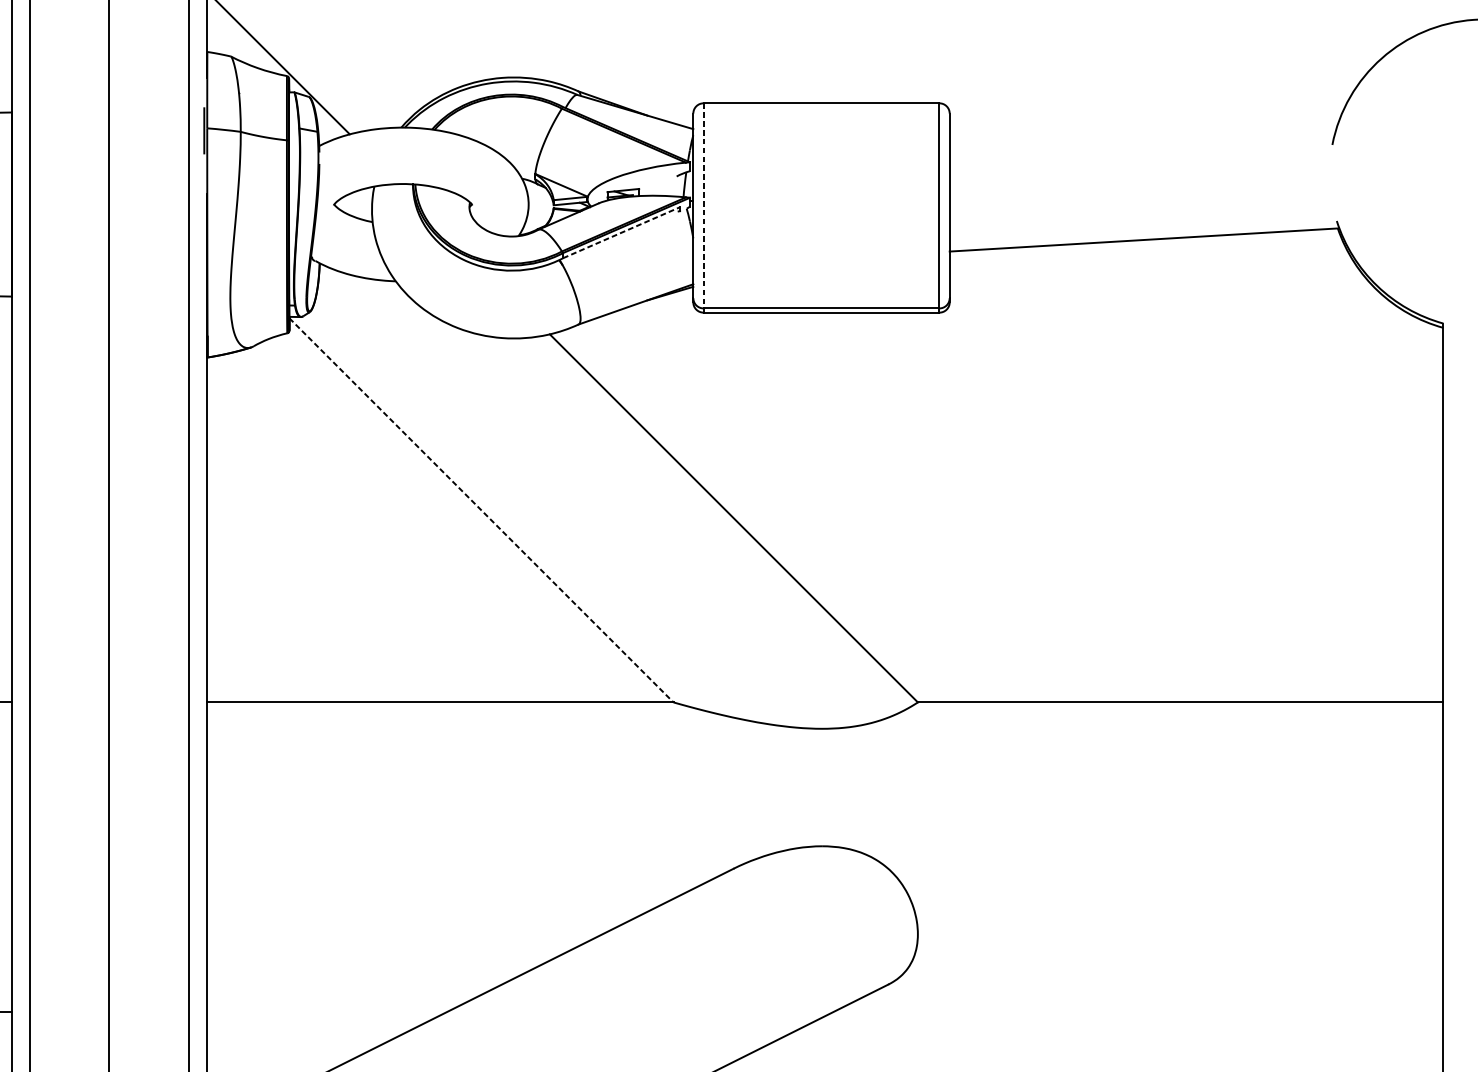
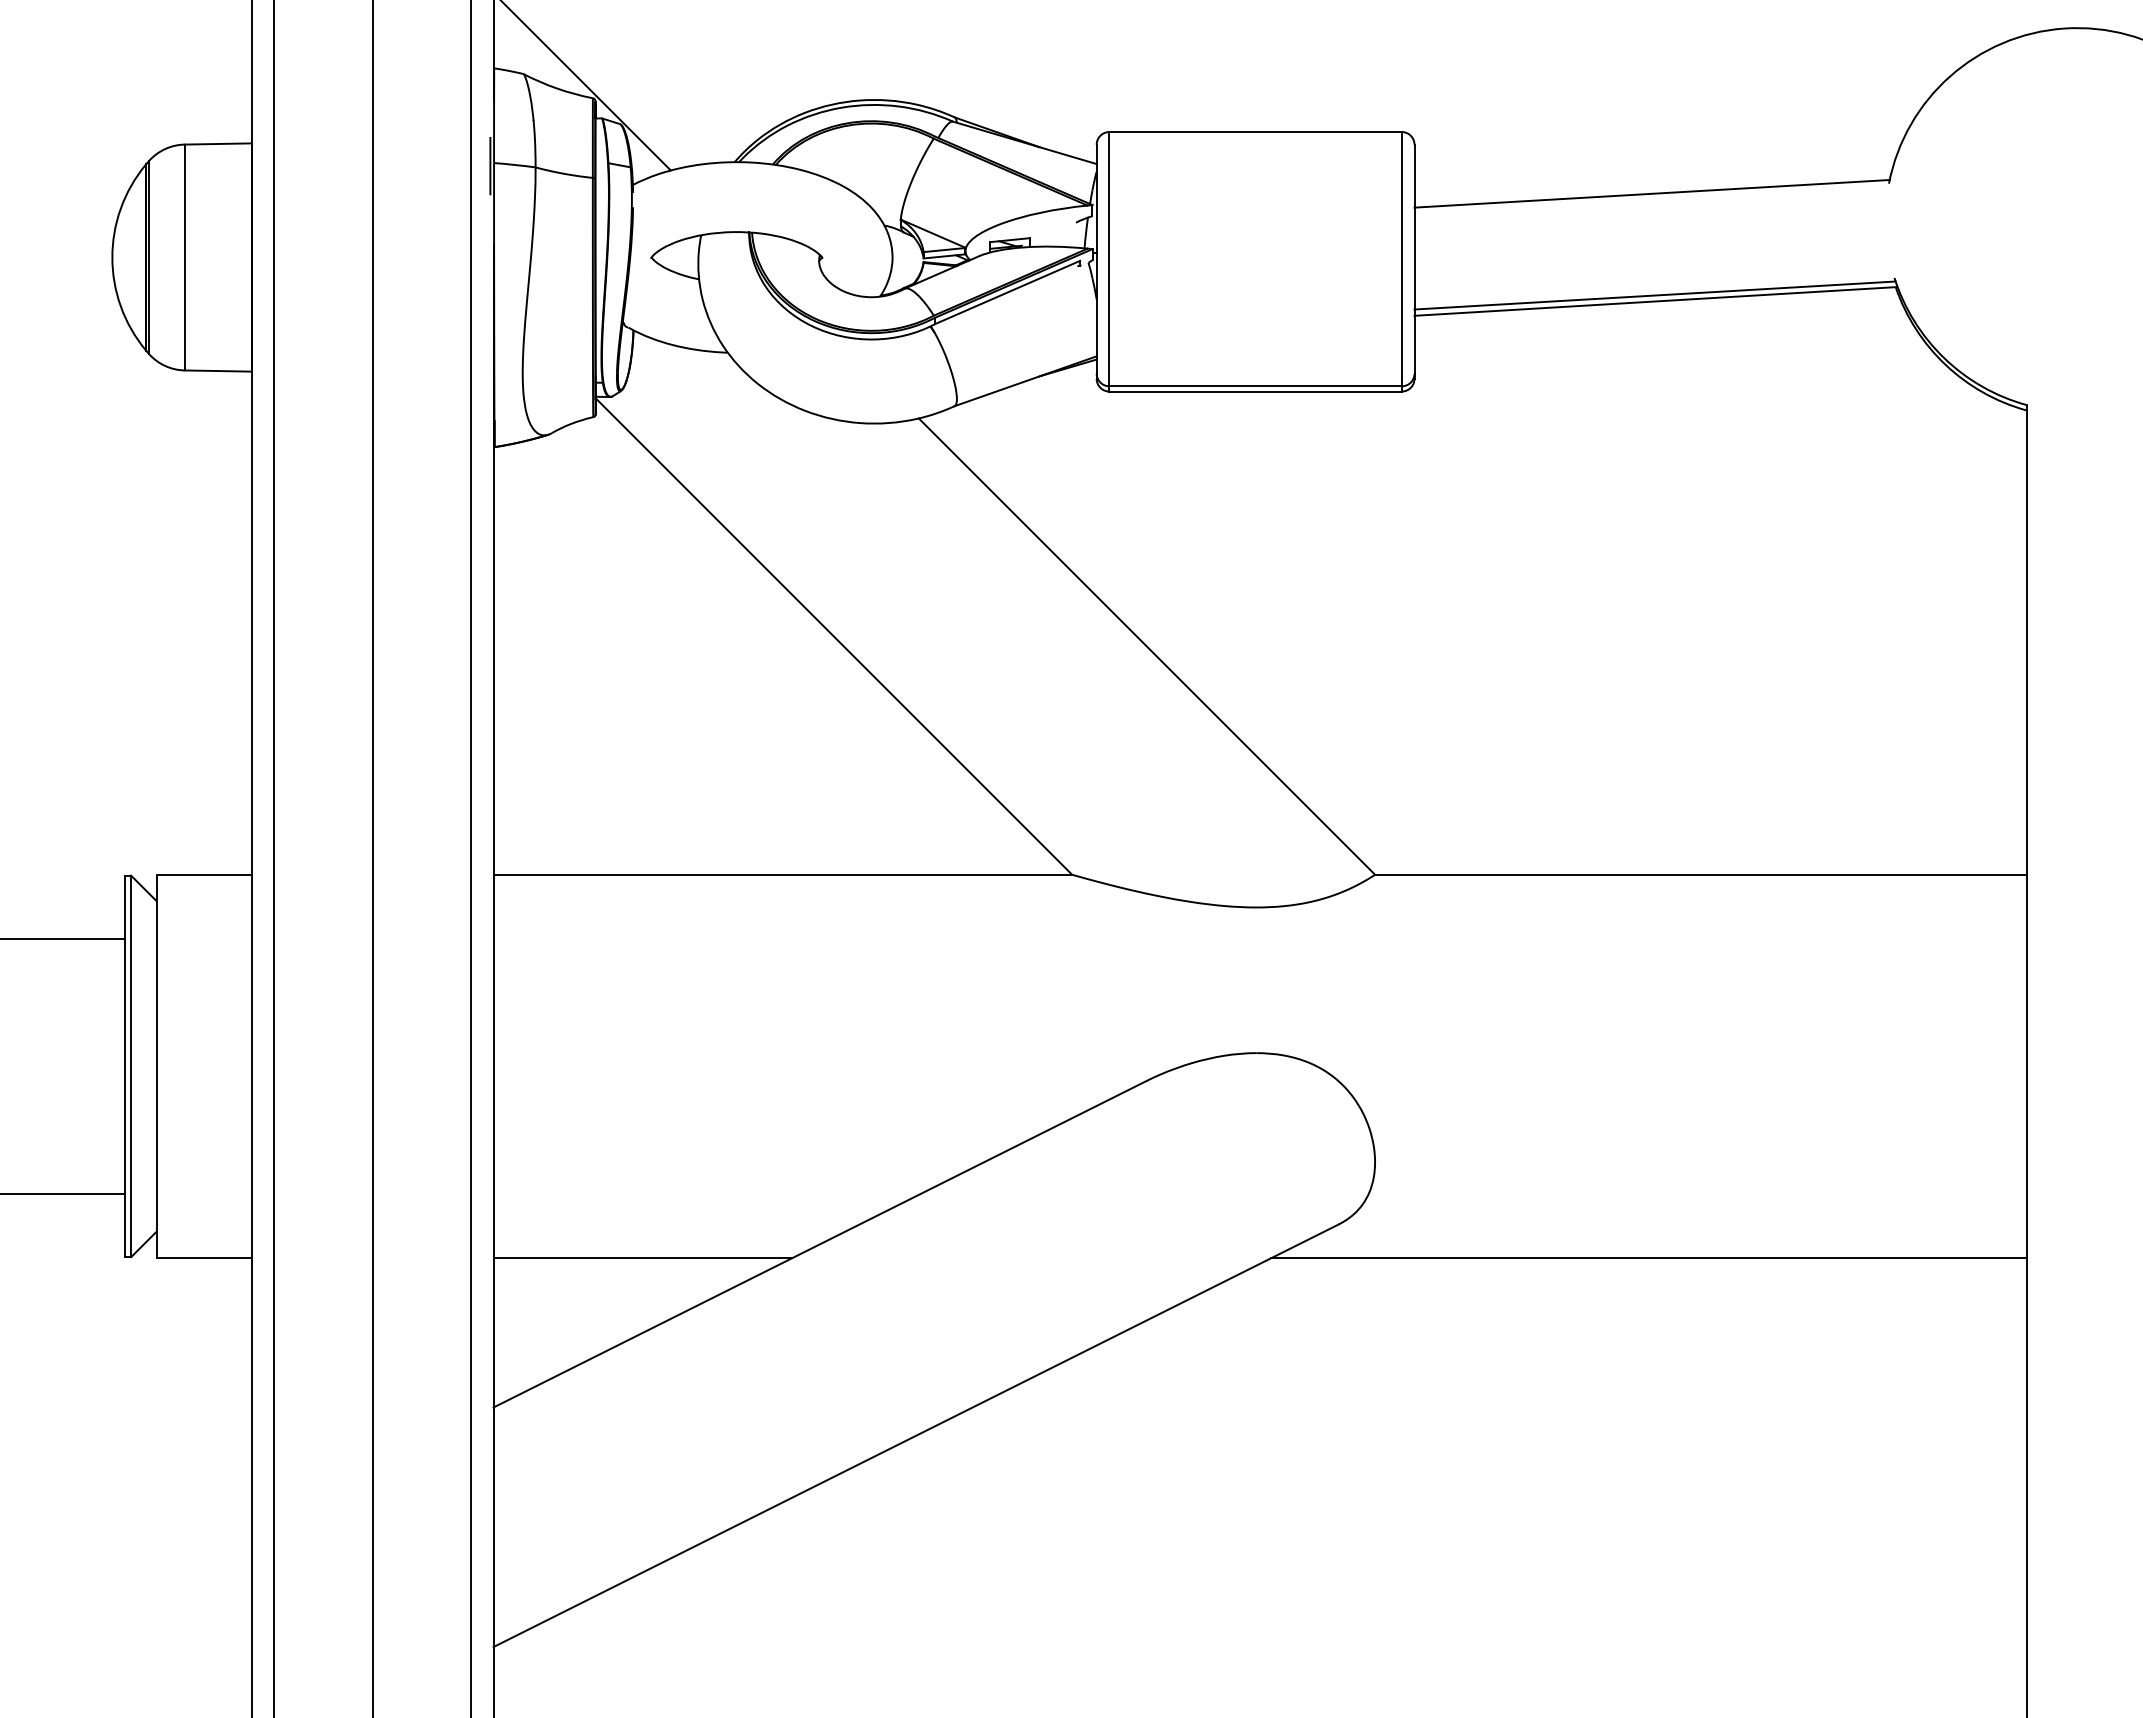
line: (1140, 152) -> (1651, 193), added
line: (703, 206) -> (1109, 259), dashed -> solid
line: (622, 232) -> (1008, 292), dashed -> solid
line: (1143, 235) -> (1654, 295), added
line: (481, 510) -> (834, 636), dashed -> solid
line: (326, 1011) -> (642, 1258), added
line: (1138, 1011) -> (1648, 1258), added

